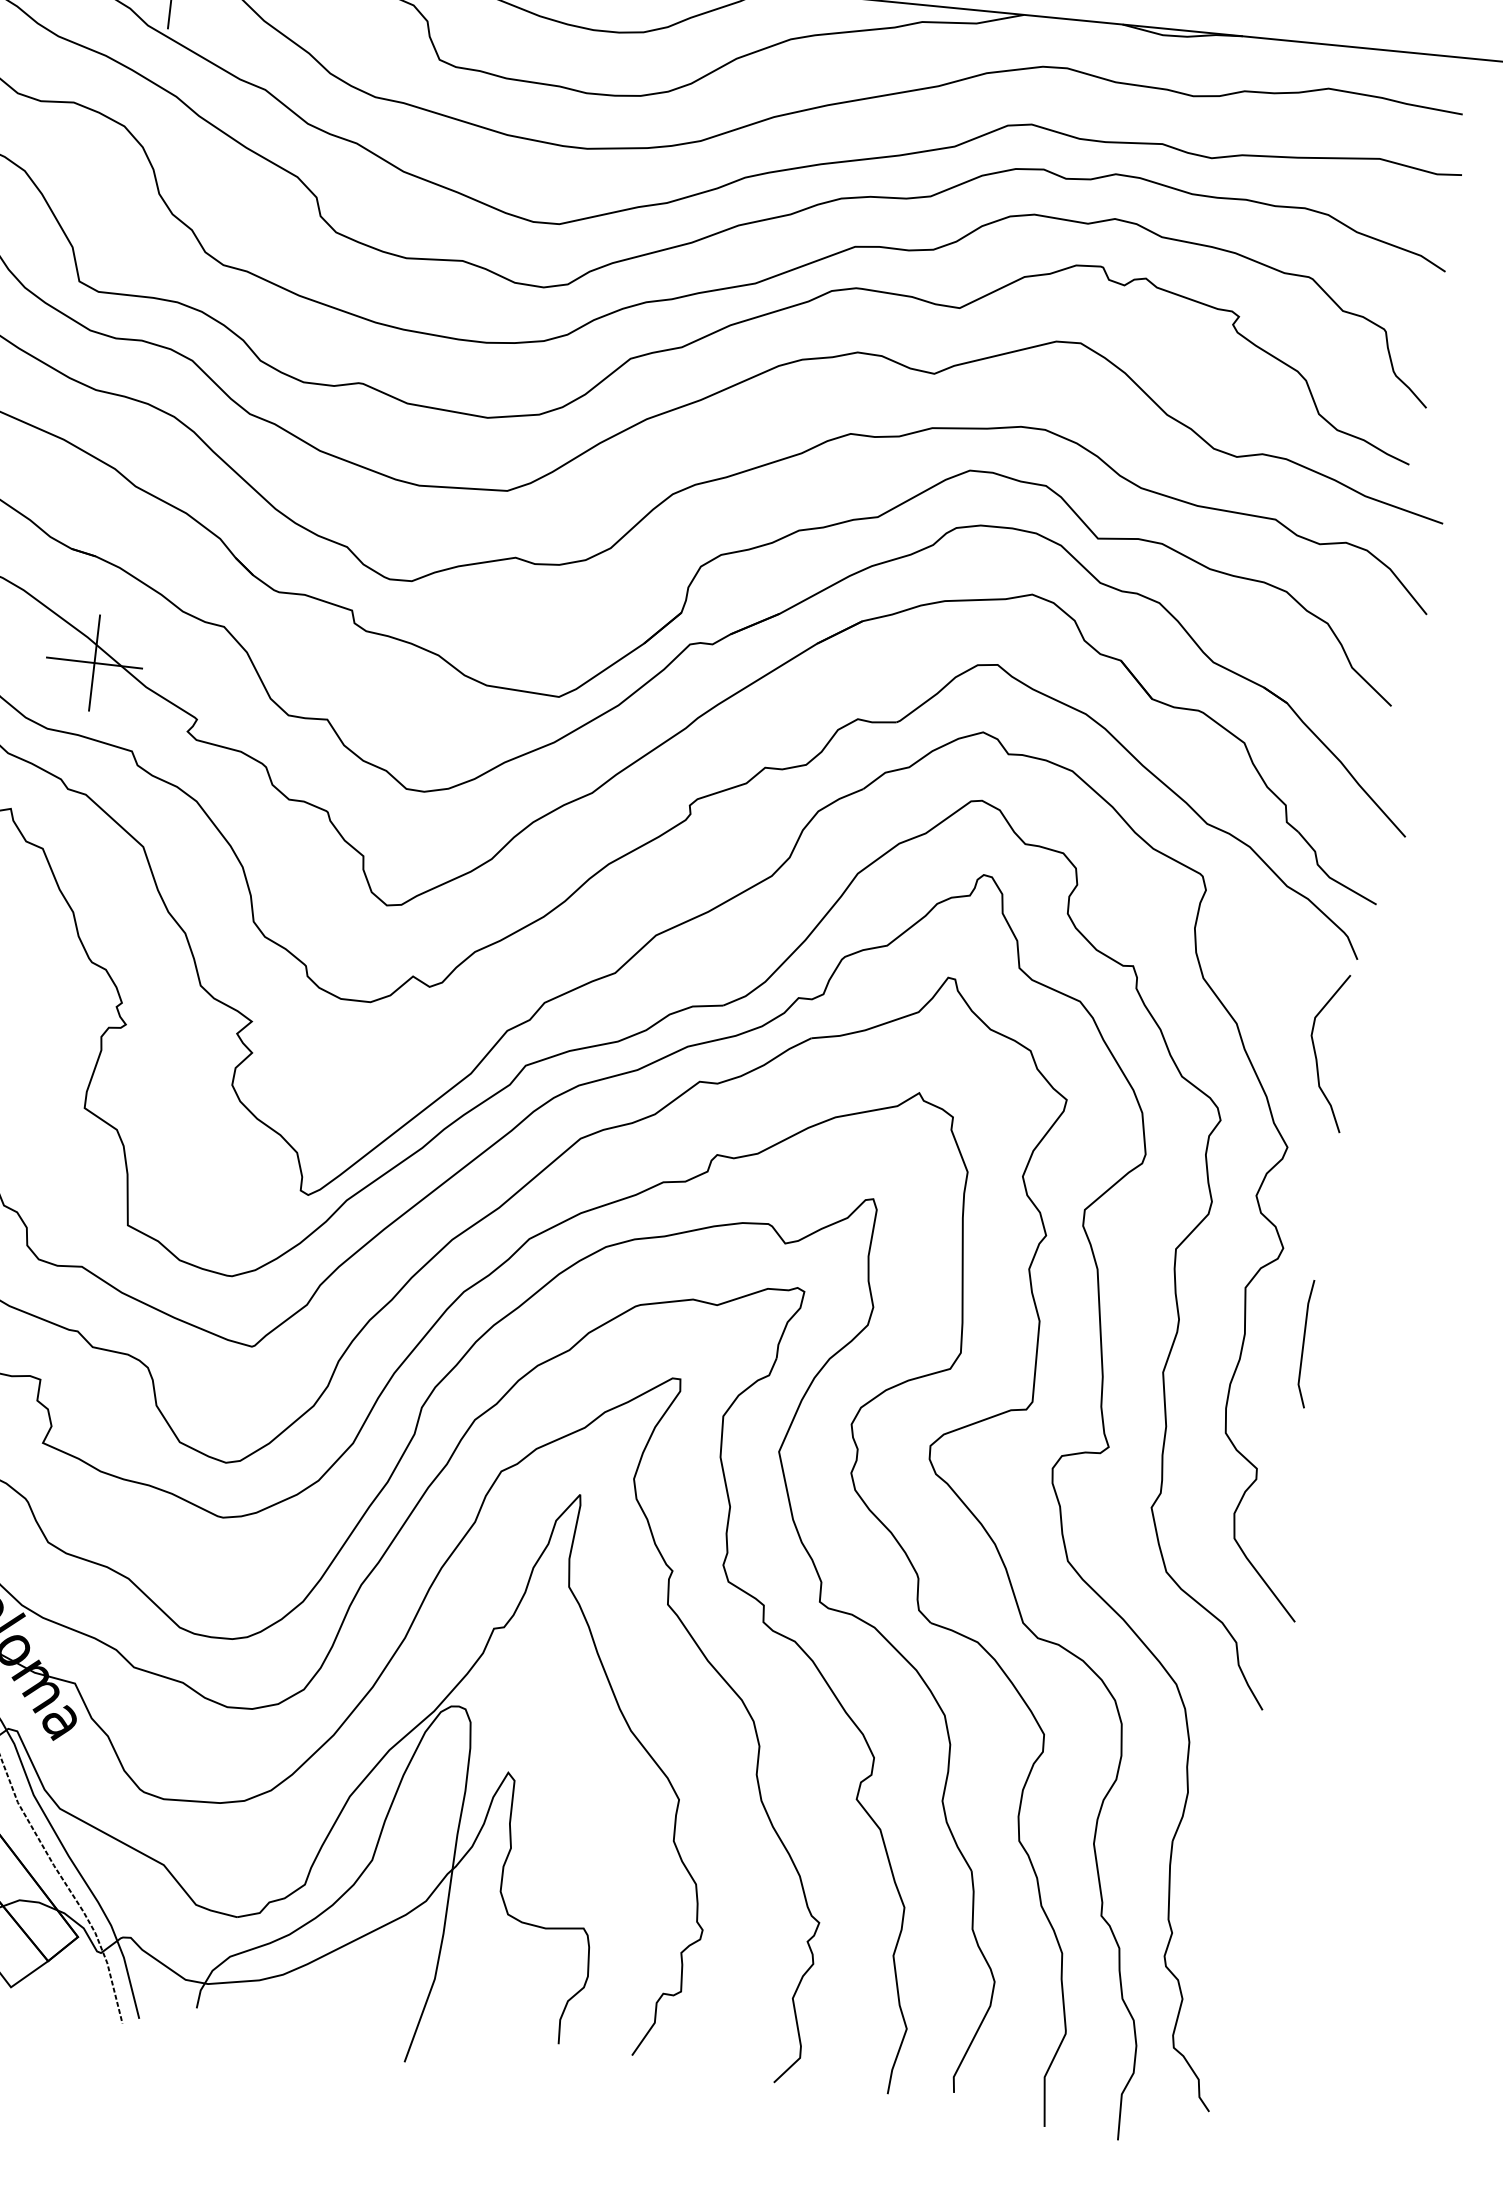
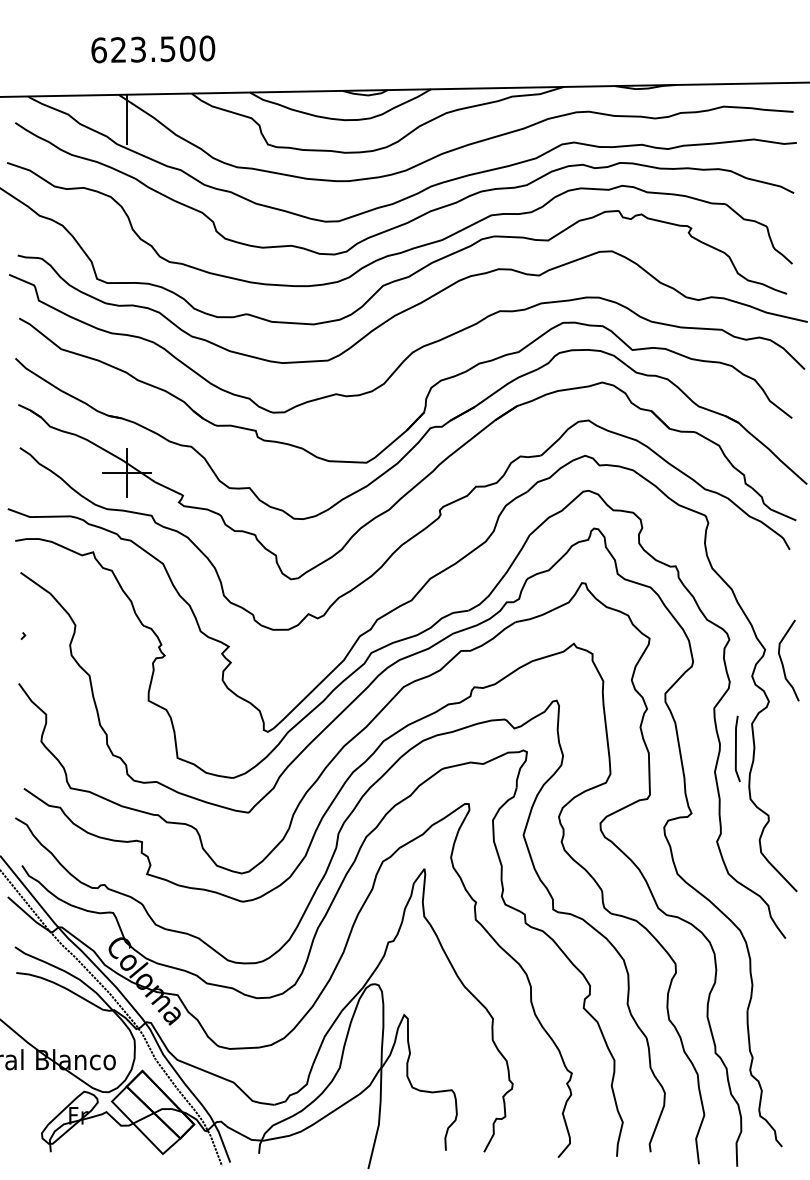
curve: (1318, 1056) -> (783, 663), moved
line: (1304, 1342) -> (736, 748), moved

